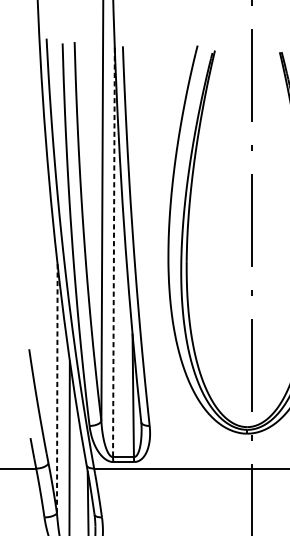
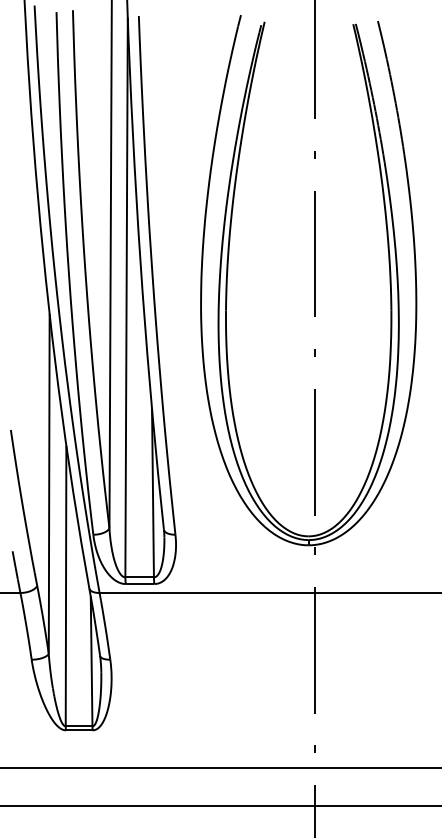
line: (113, 252) -> (126, 297), dashed -> solid
line: (57, 389) -> (49, 484), dashed -> solid

